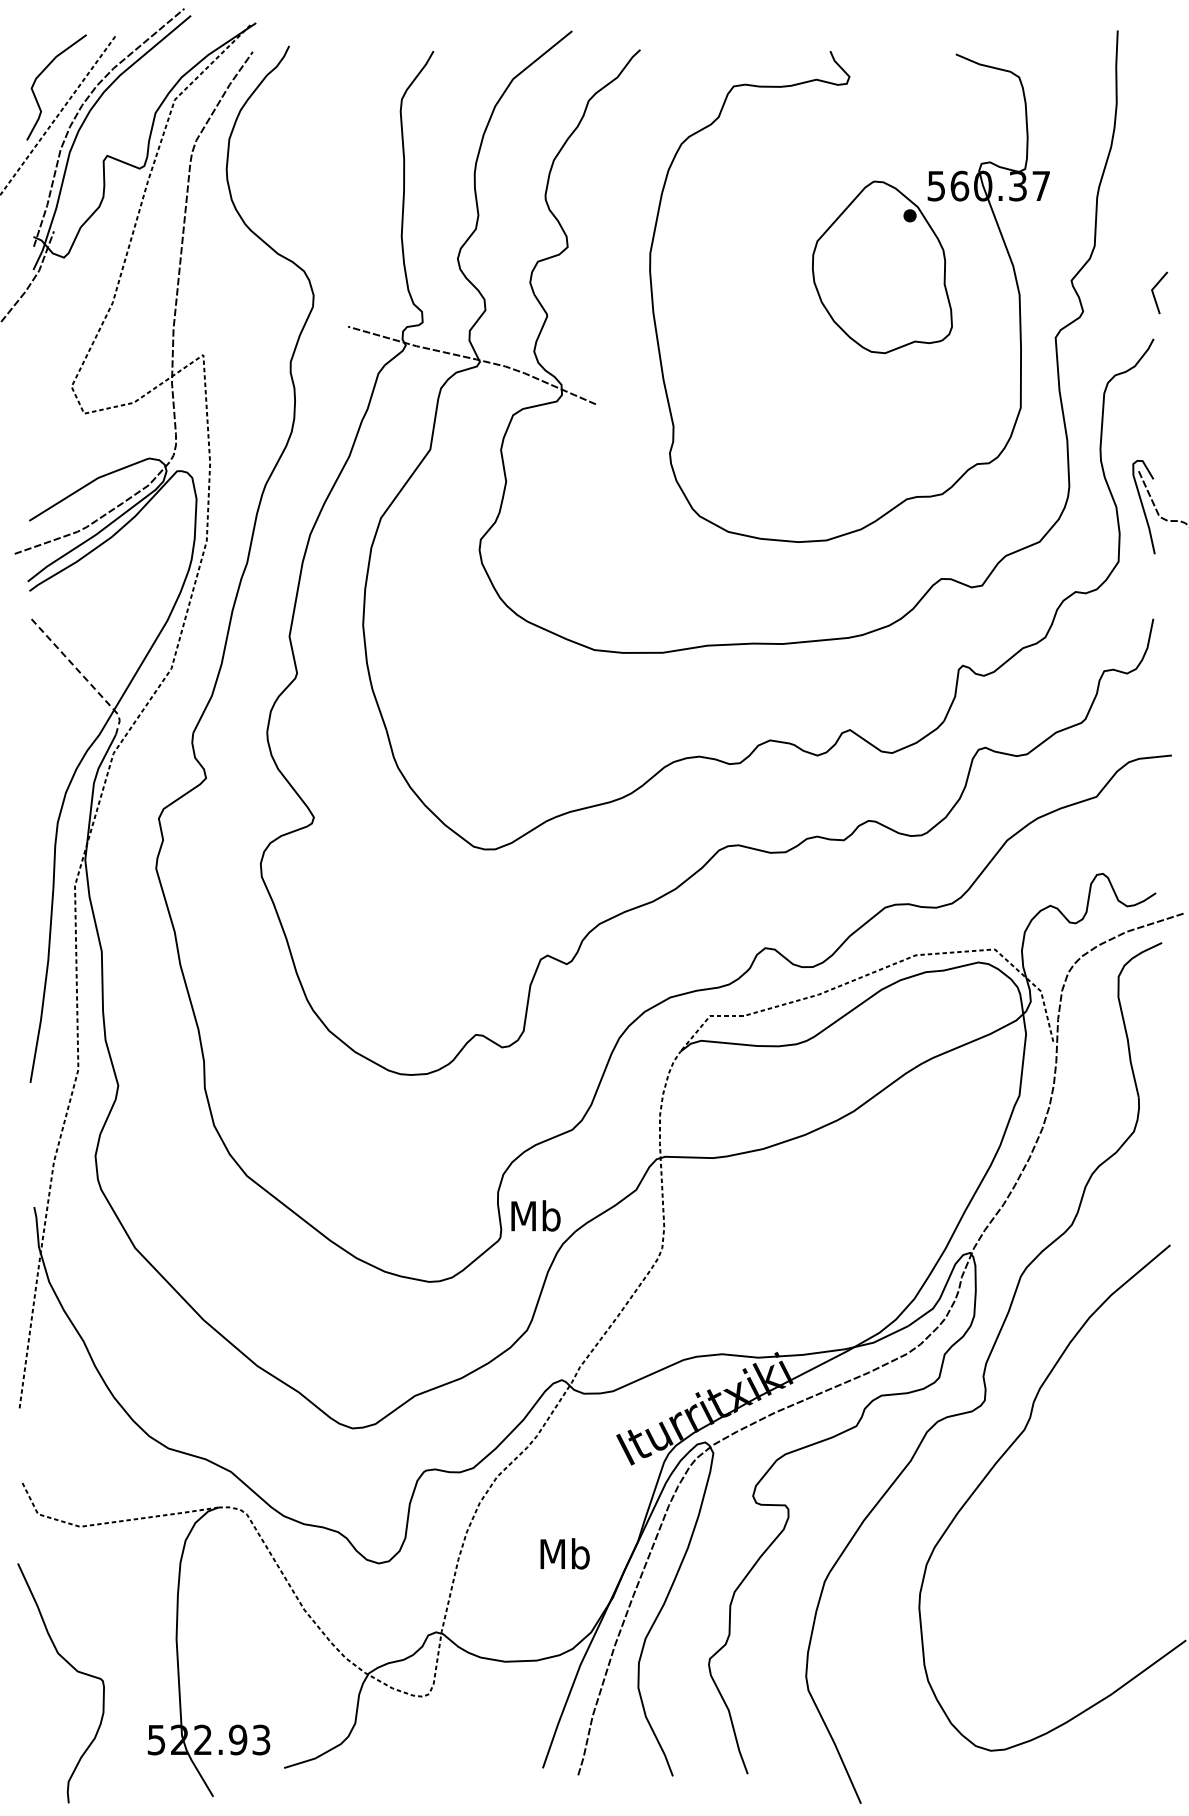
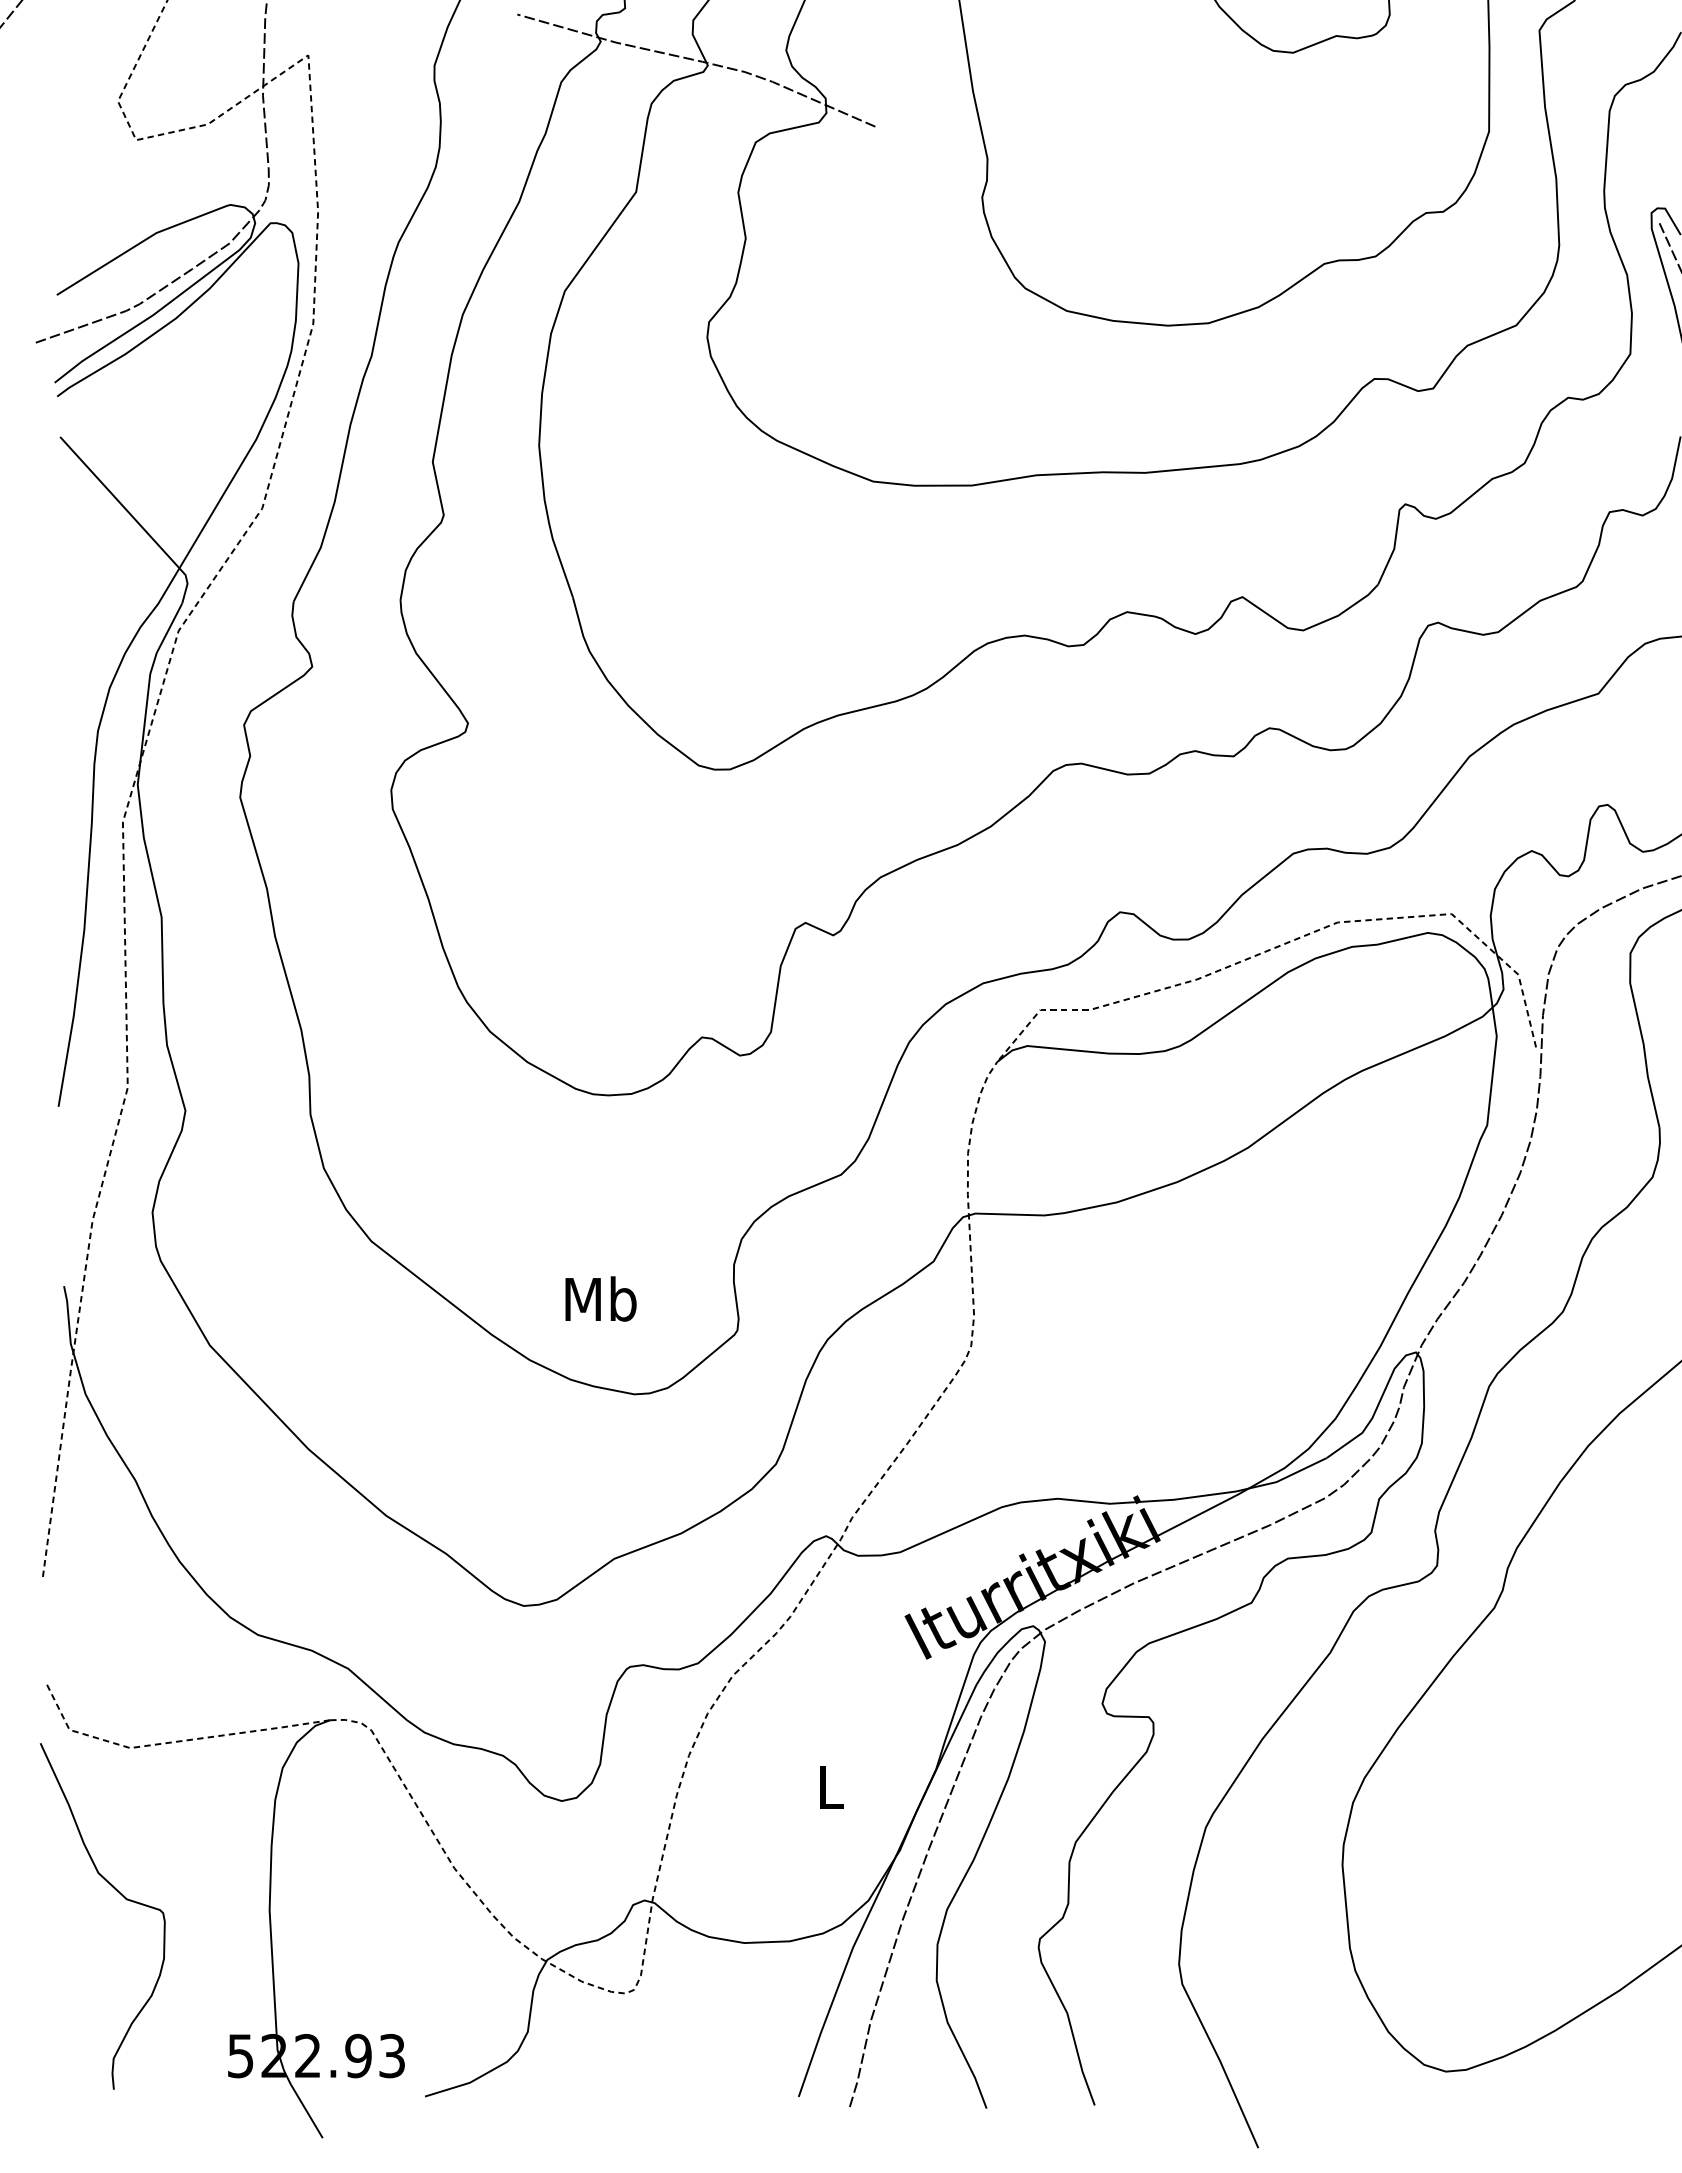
line: (83, 675) -> (135, 518), dashed -> solid
text: (535, 1215) -> (600, 1298), moved
text: (564, 1553) -> (829, 1786), Mb -> L
curve: (71, 1667) -> (117, 1893), moved

